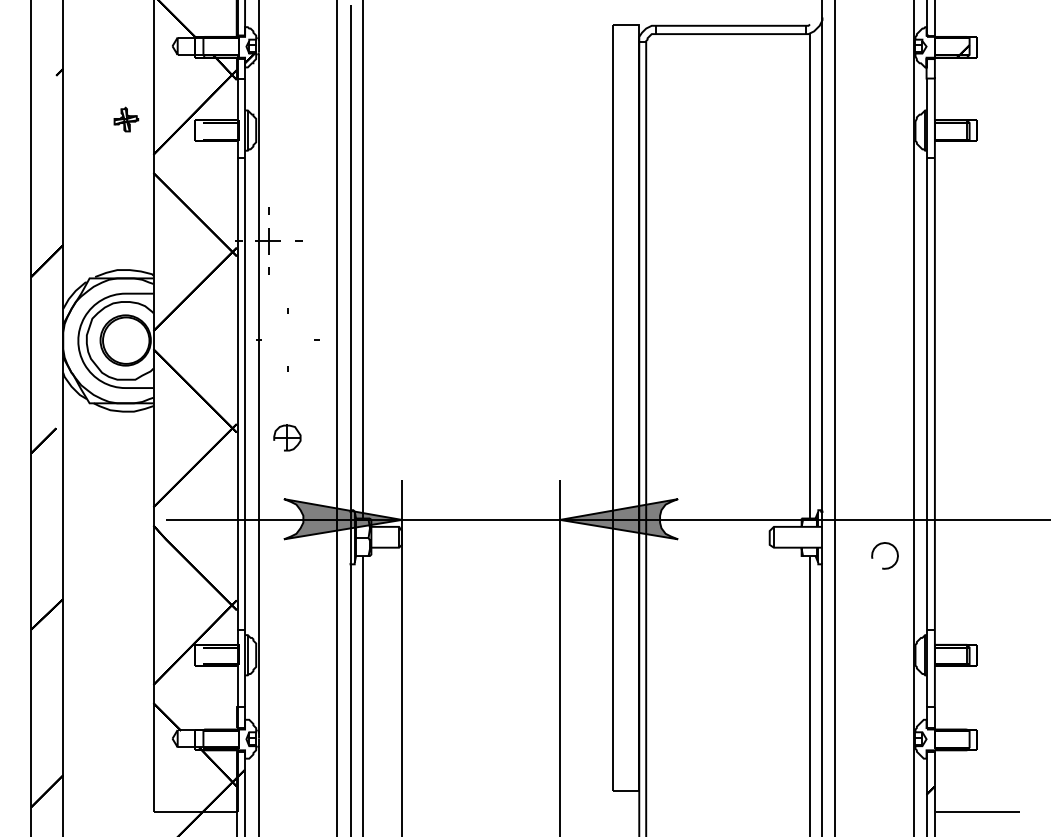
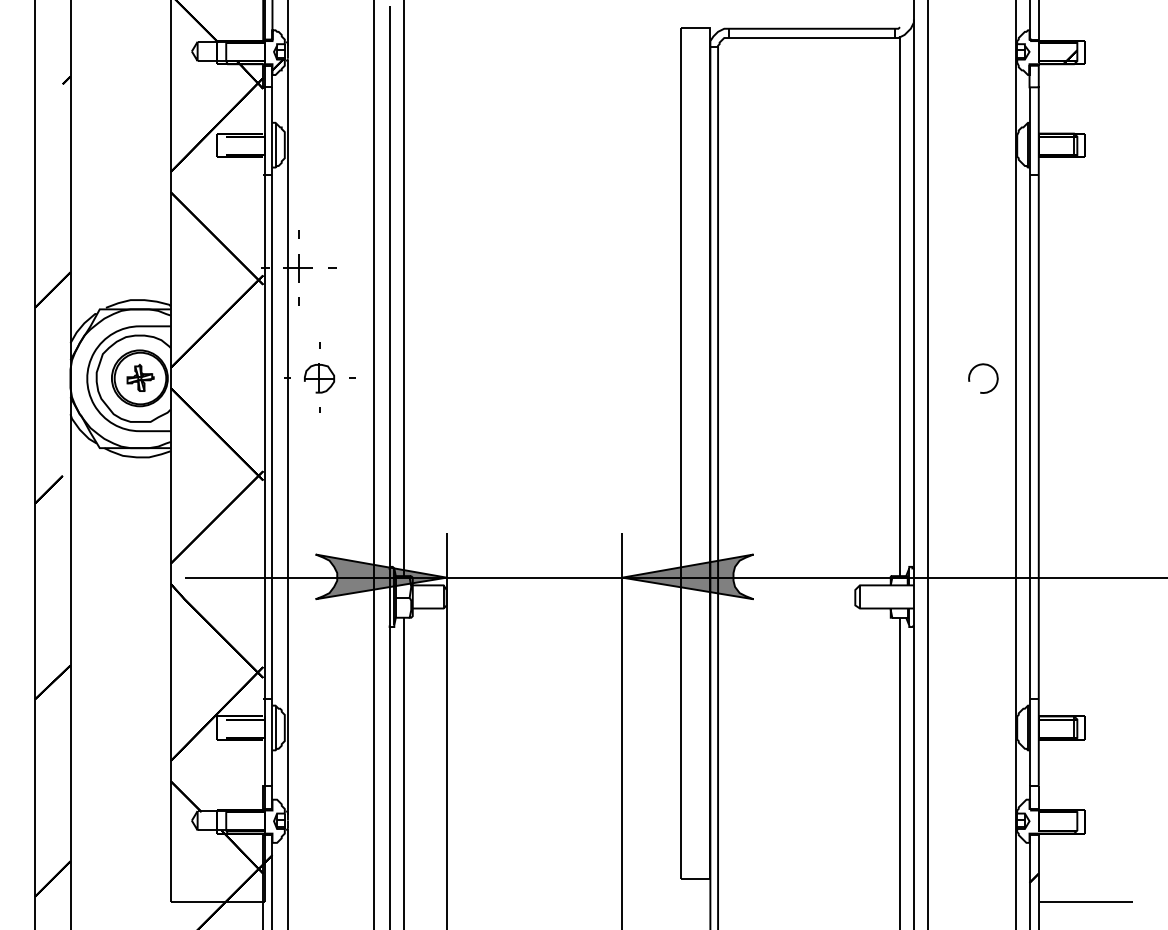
part: (126, 119) -> (140, 377), moved
part: (287, 437) -> (319, 378), moved
arc: (885, 544) -> (983, 365), moved

